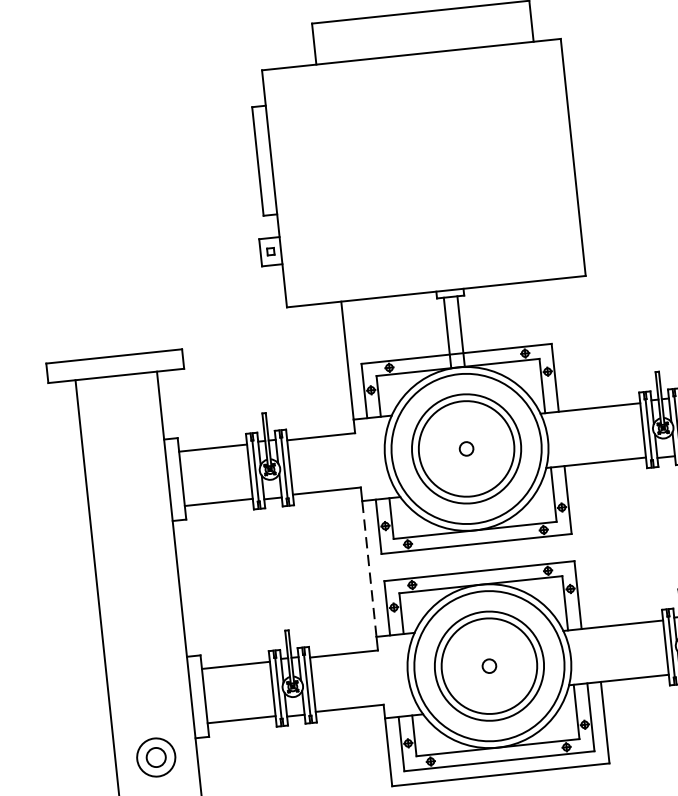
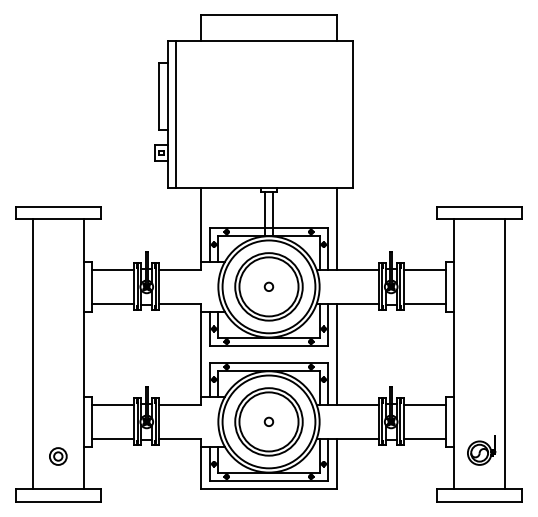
line: (288, 187) -> (176, 114), added
line: (565, 345) -> (336, 229), added
line: (586, 546) -> (336, 354), added
line: (369, 567) -> (201, 353), dashed -> solid
part: (156, 757) -> (58, 456), size x0.71

